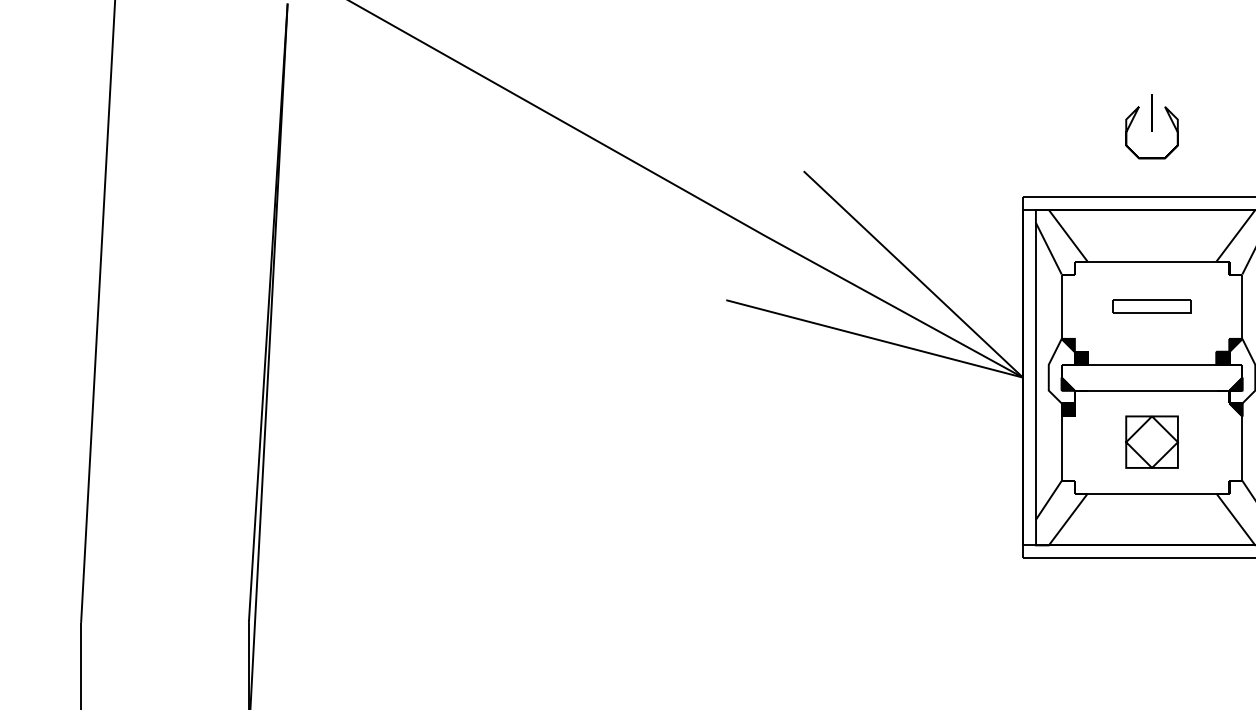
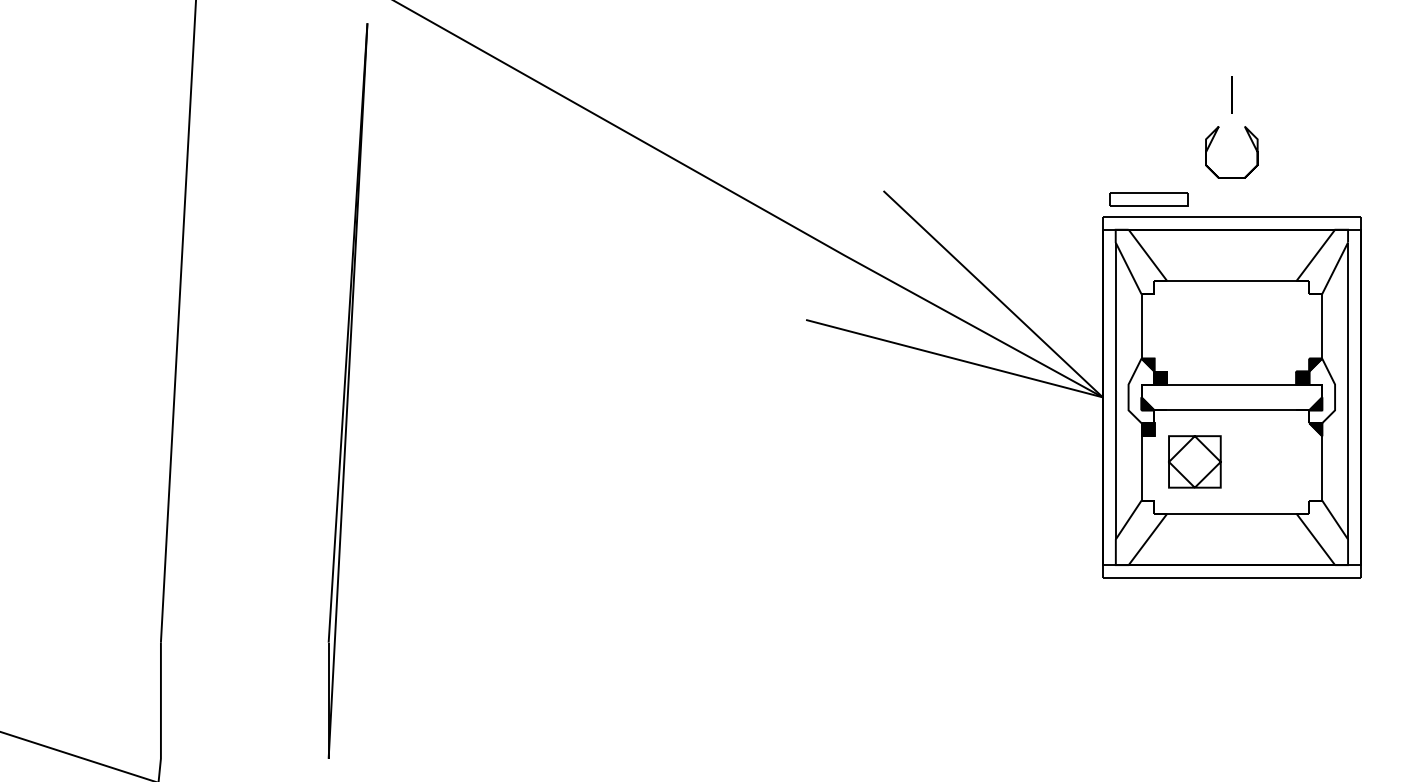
line: (1151, 112) -> (1231, 94), moved
part: (1151, 306) -> (1148, 199), moved
part: (1151, 441) -> (1194, 461), moved

